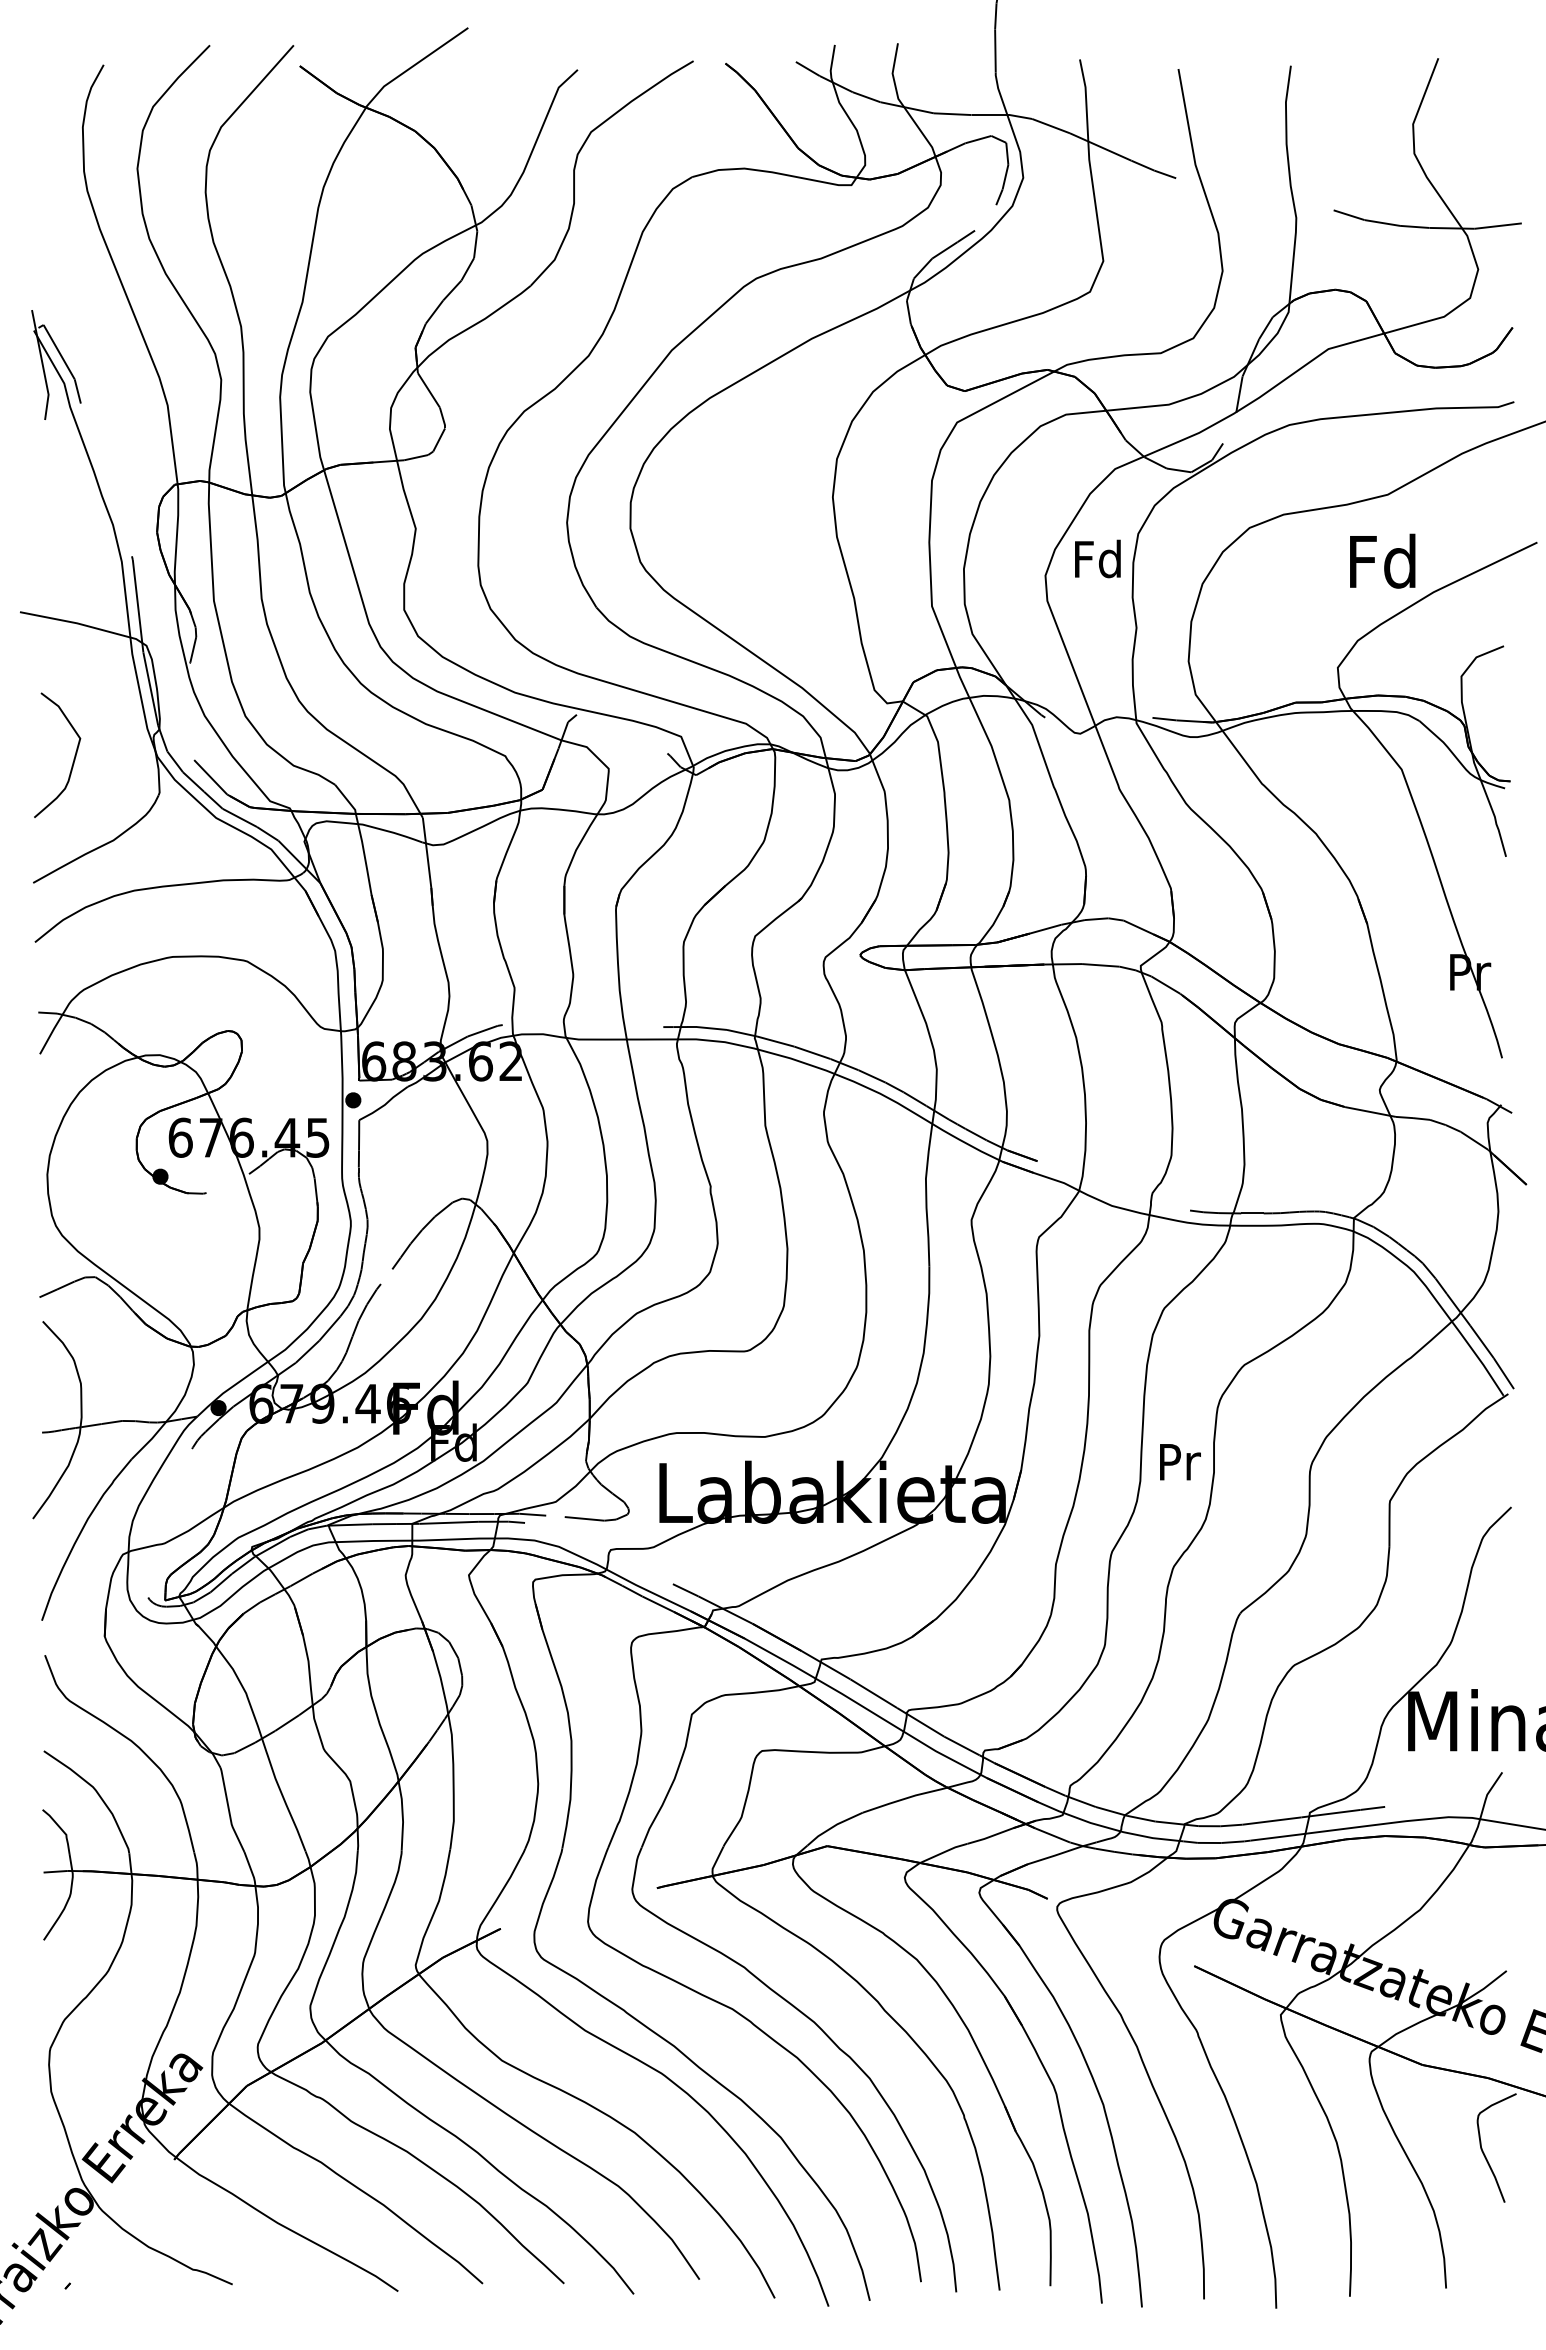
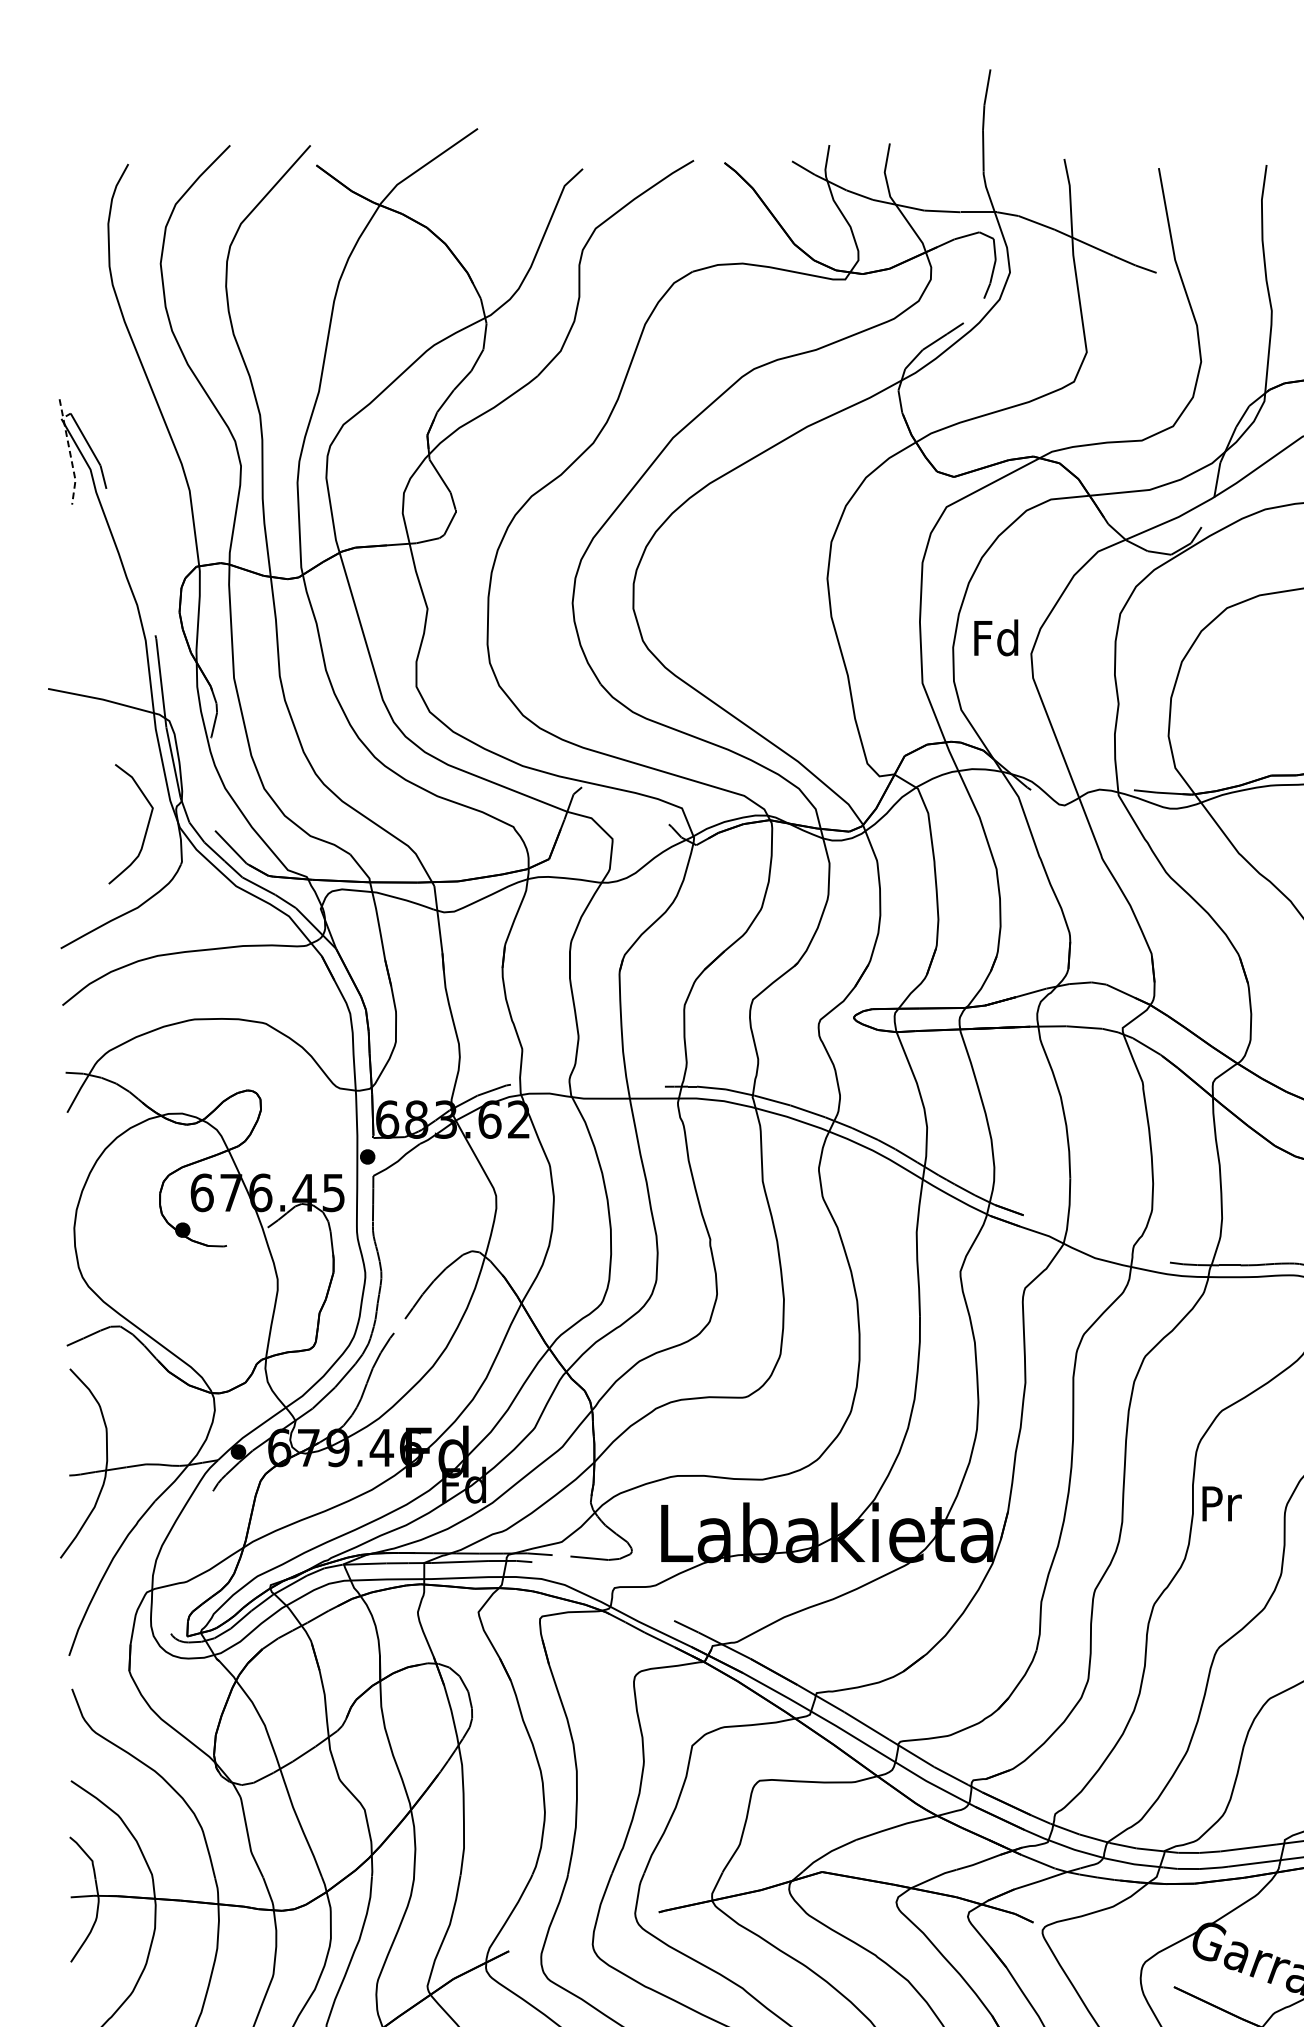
line: (42, 365) -> (69, 452), solid -> dashed
text: (1097, 558) -> (995, 637), moved
curve: (73, 758) -> (146, 827), moved
text: (1180, 1462) -> (1222, 1504), moved

